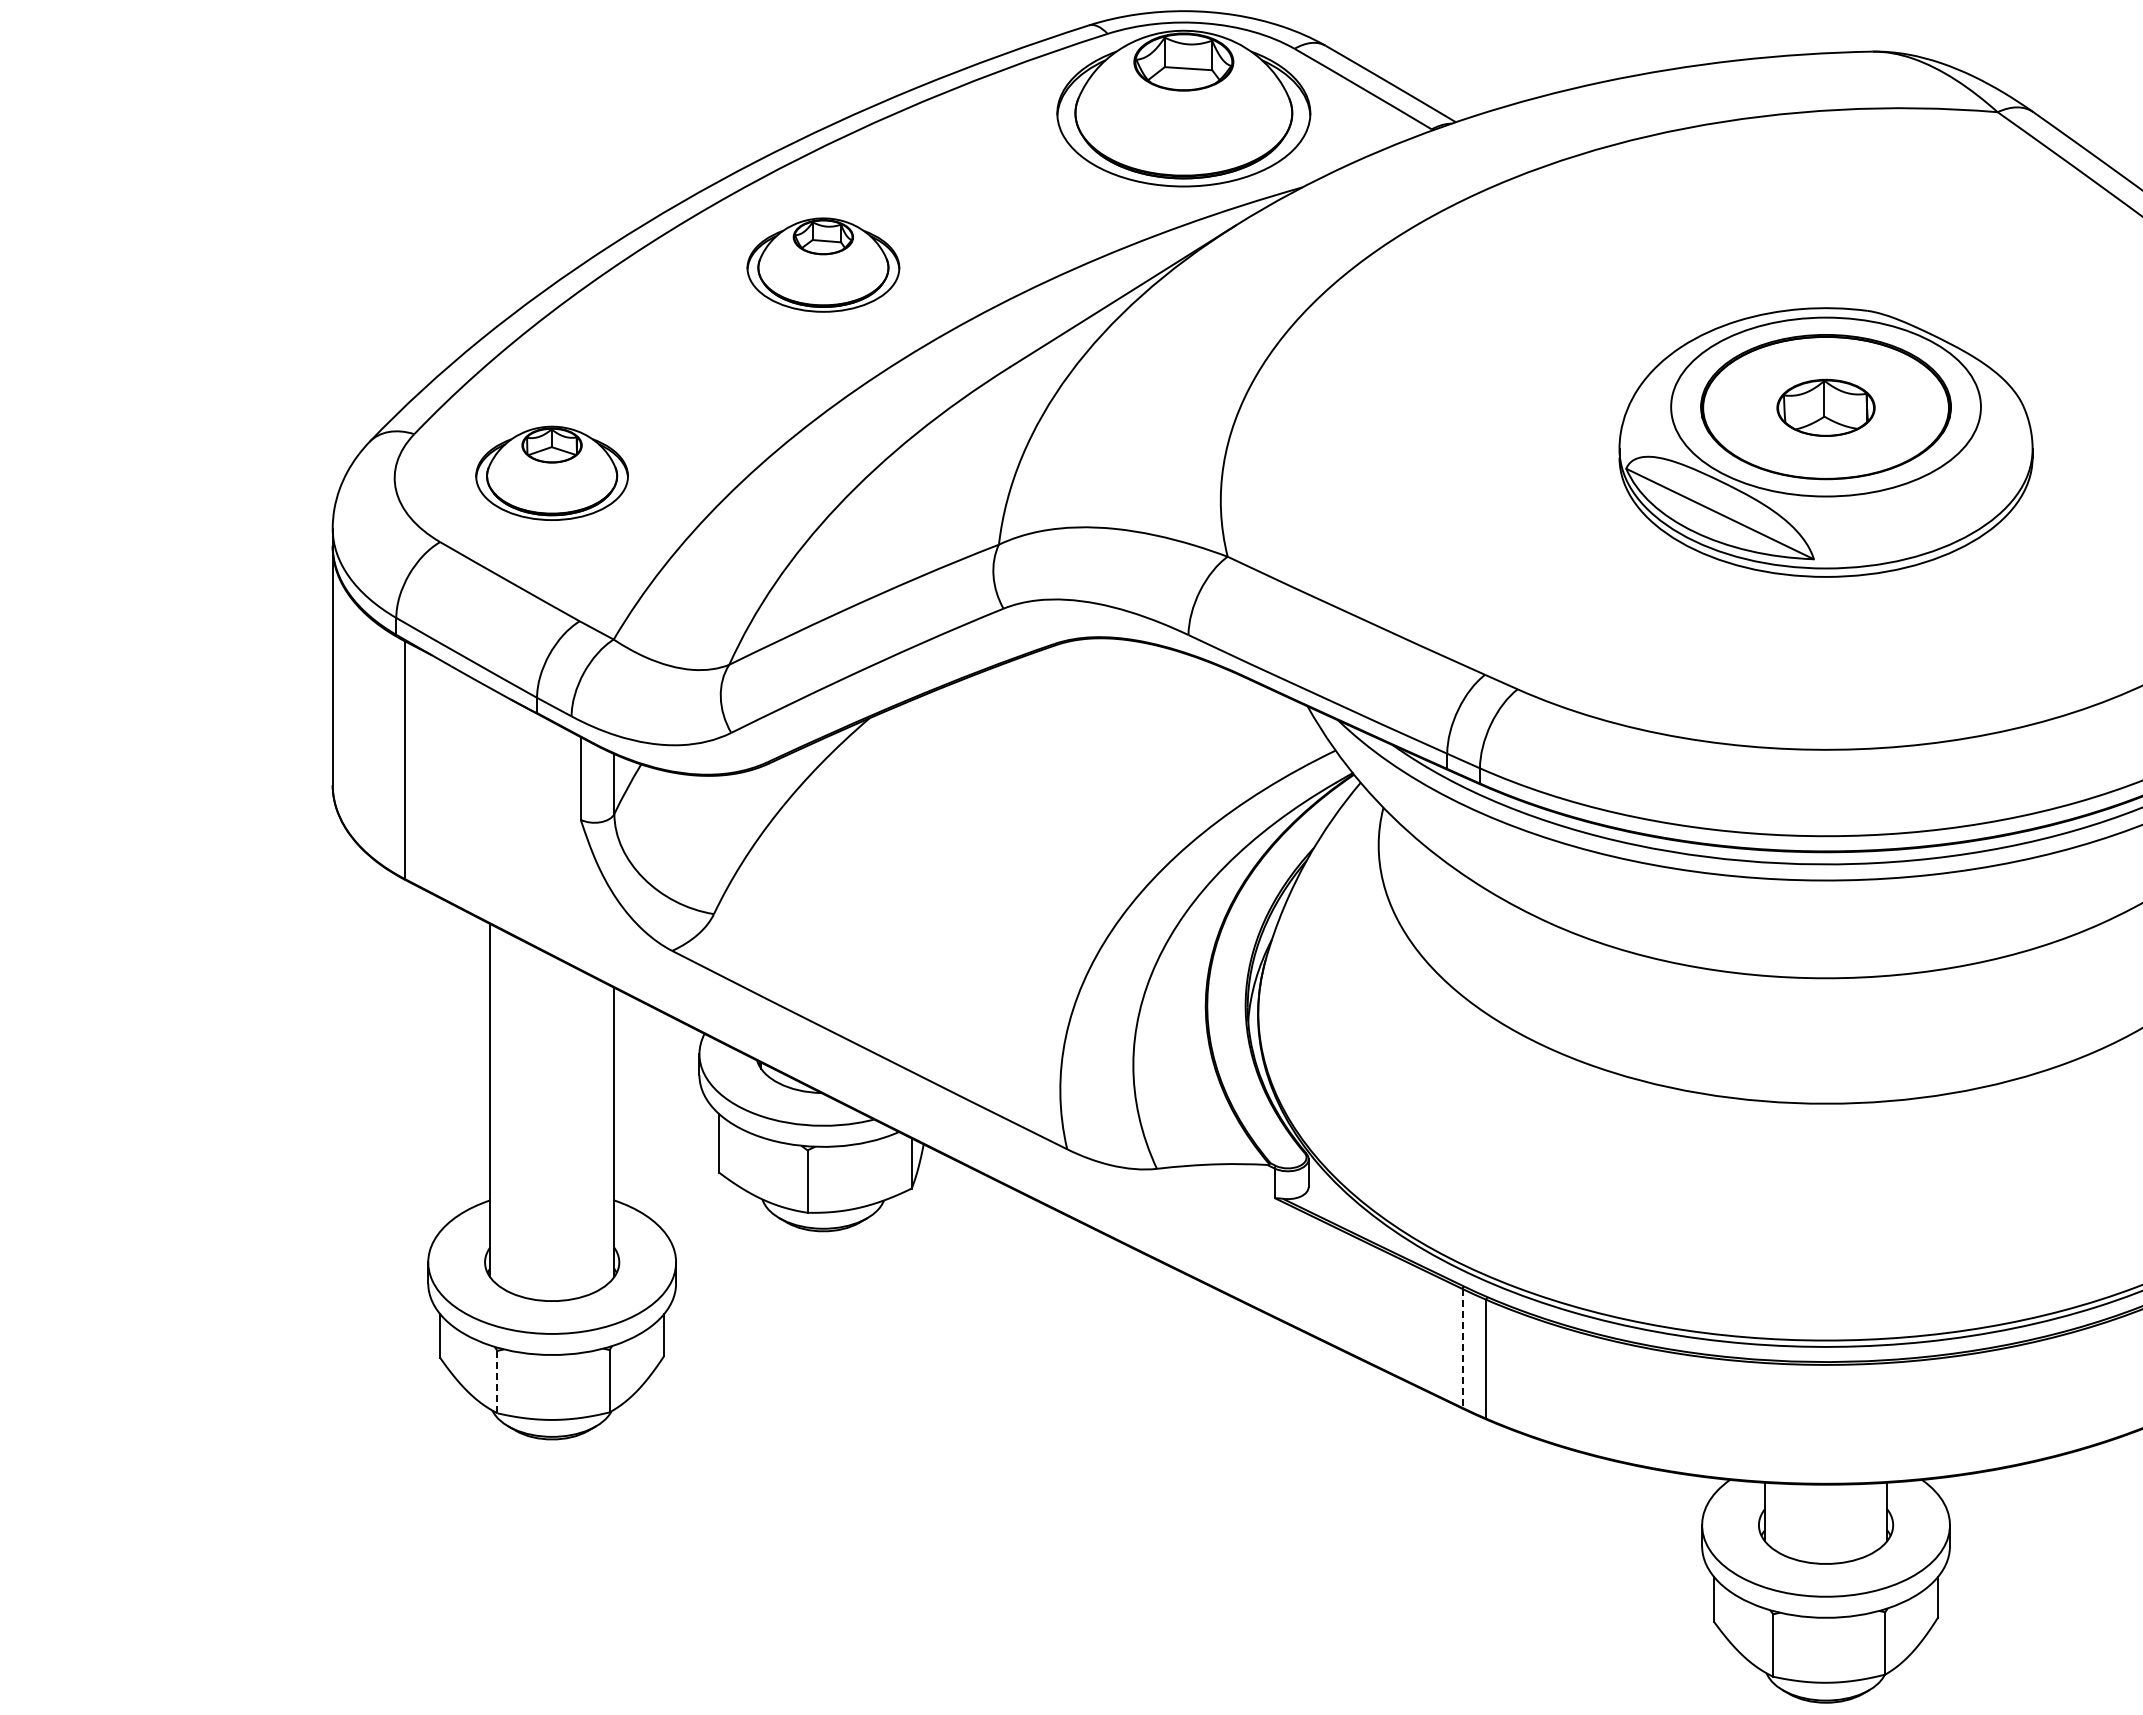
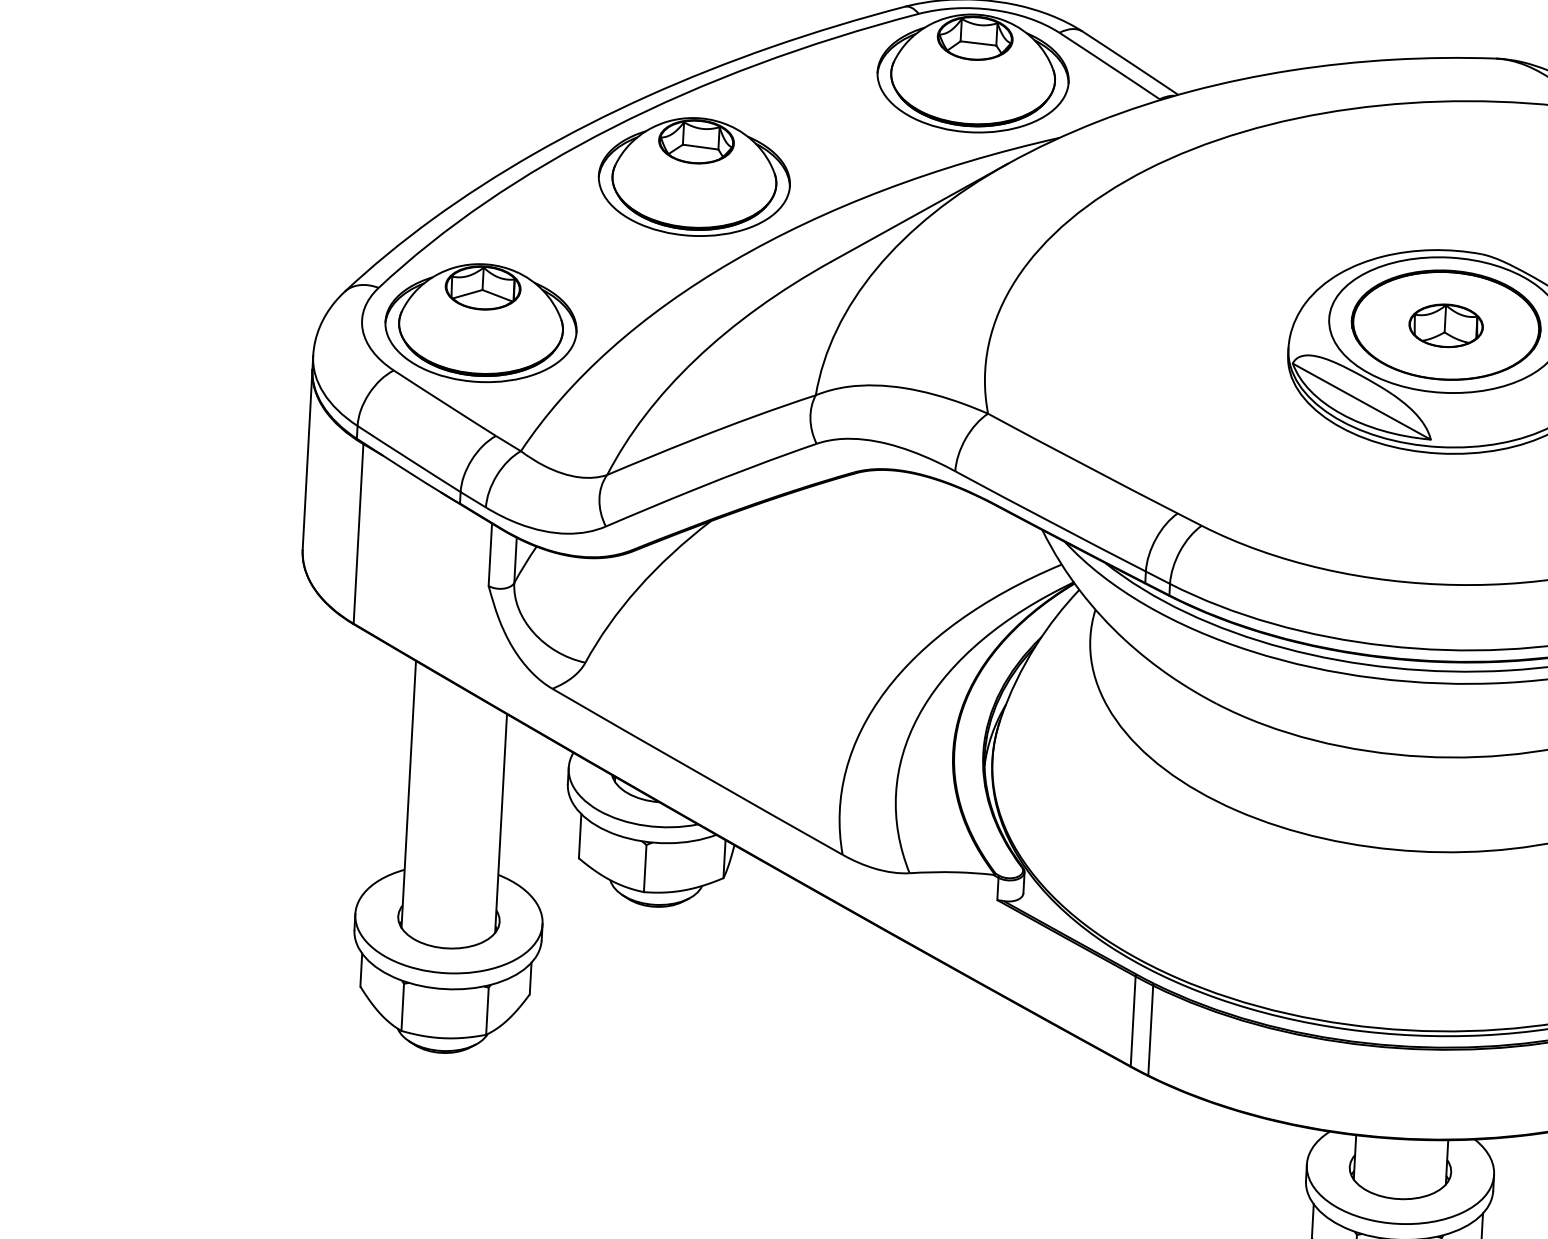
part: (823, 264) -> (694, 176), size x1.67
part: (551, 473) -> (480, 323), size x1.67
line: (1462, 1348) -> (1133, 1021), dashed -> solid
line: (497, 1381) -> (402, 1006), dashed -> solid

